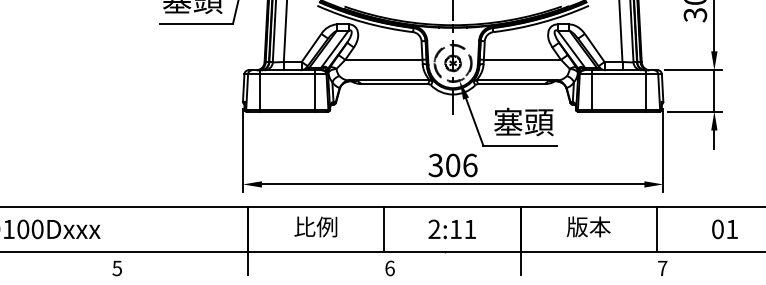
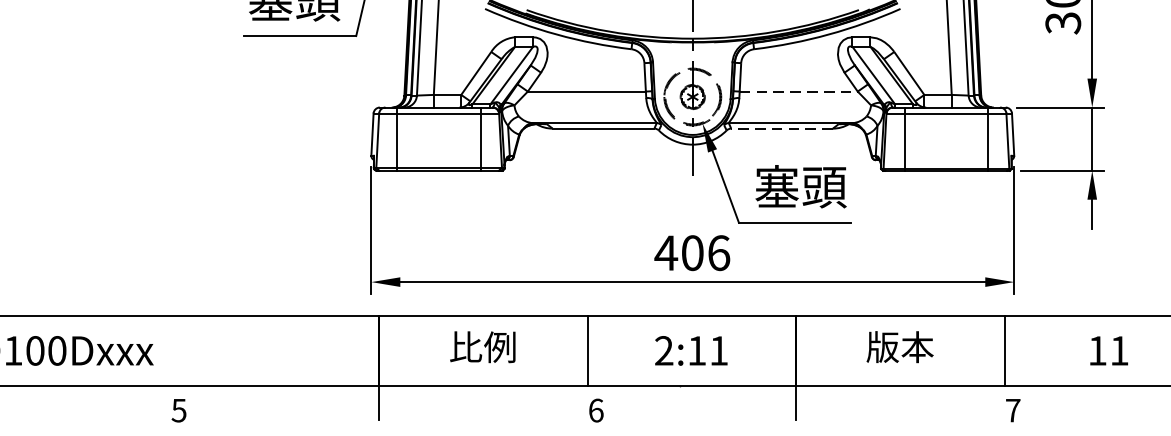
line: (522, 59) -> (798, 91), solid -> dashed
line: (511, 84) -> (782, 129), solid -> dashed
text: (435, 165) -> (665, 253), 306 -> 406
text: (717, 229) -> (1097, 351), 01 -> 11

